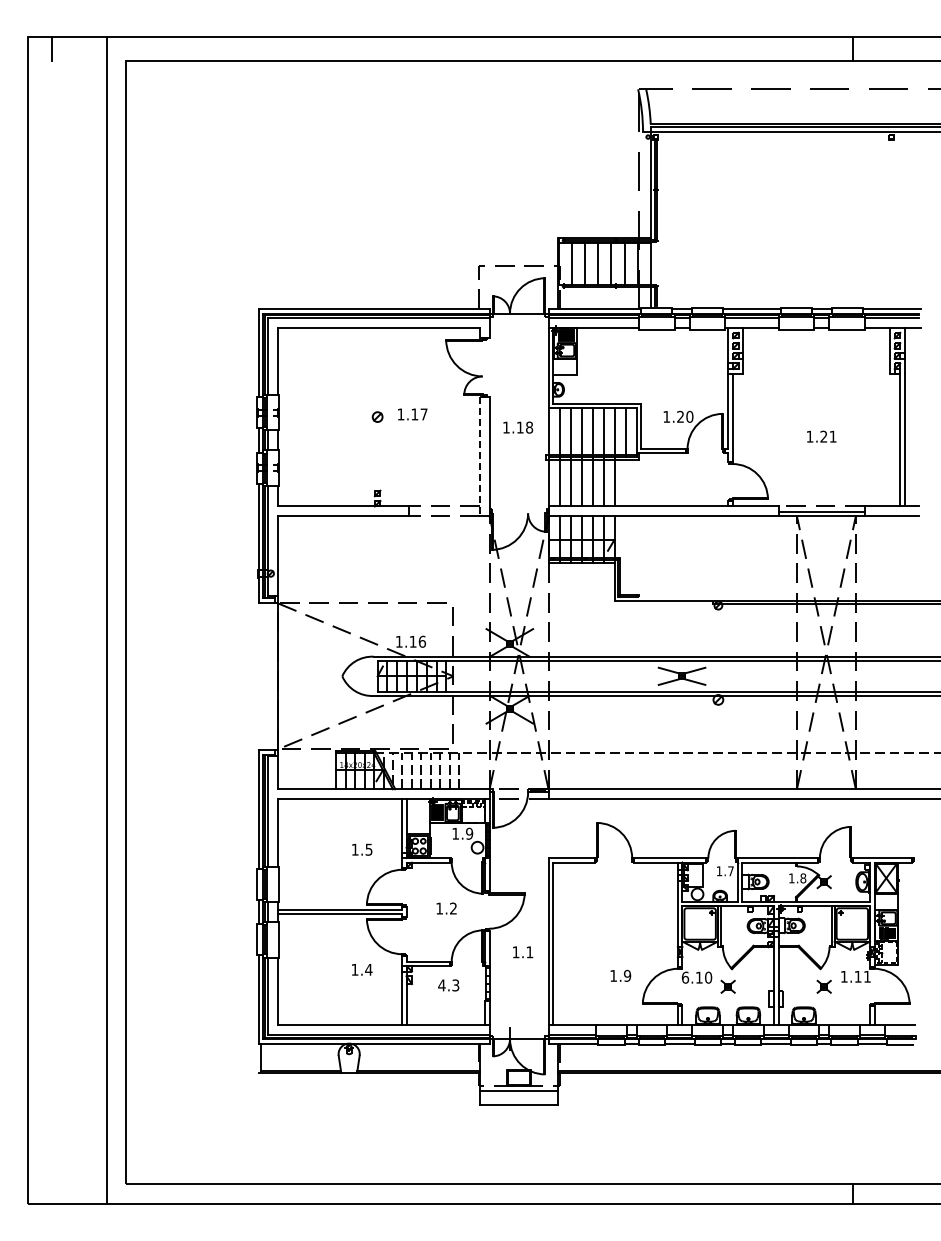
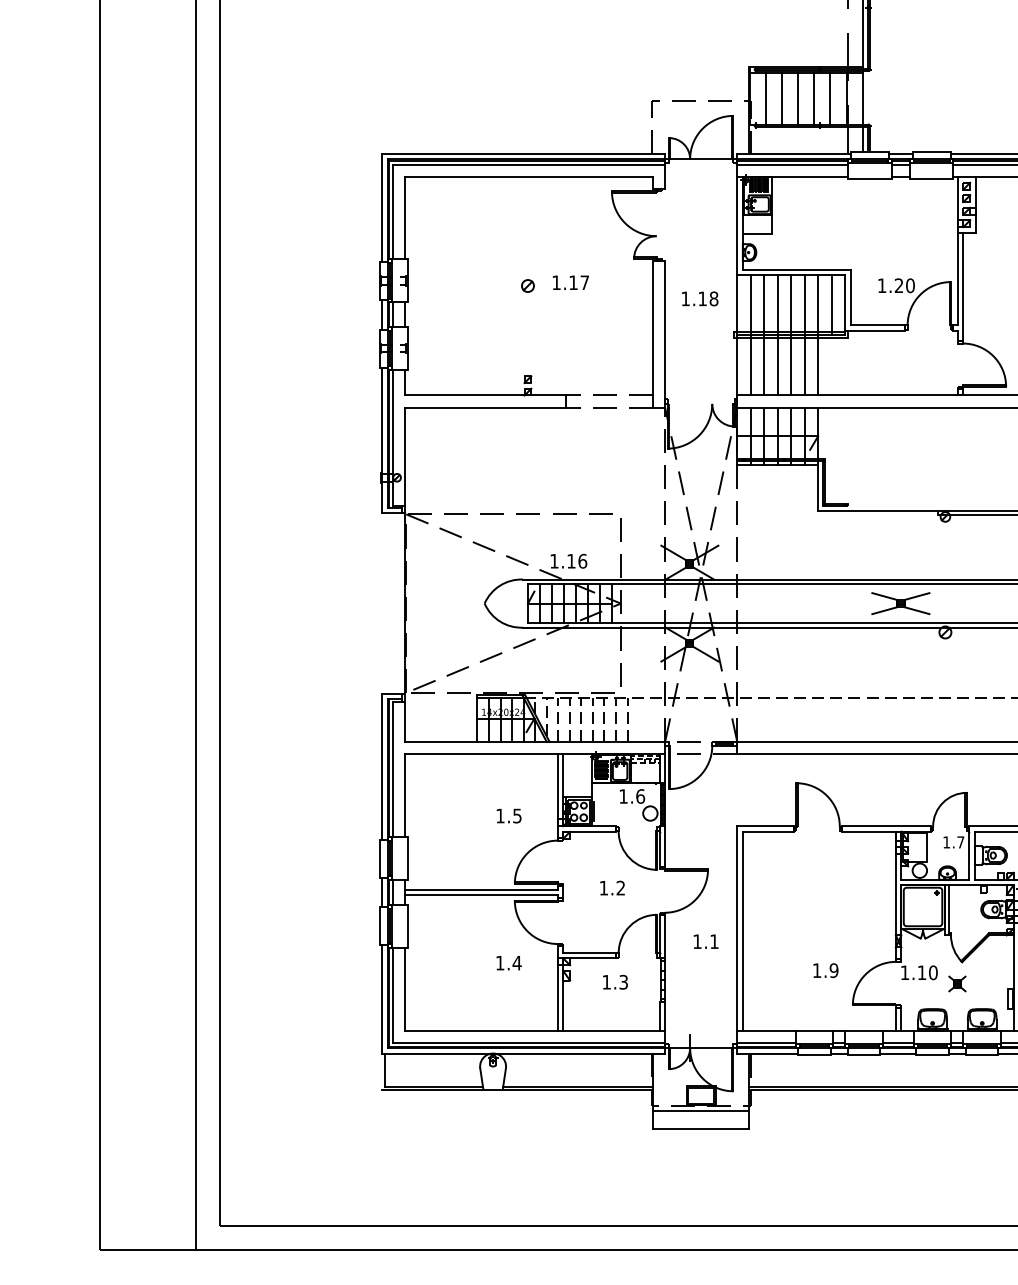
line: (479, 456) -> (652, 334), dashed -> solid
text: (469, 833) -> (640, 796), 1.9 -> 1.6
text: (685, 977) -> (905, 972), 6.10 -> 1.10
text: (441, 985) -> (606, 982), 4.3 -> 1.3

